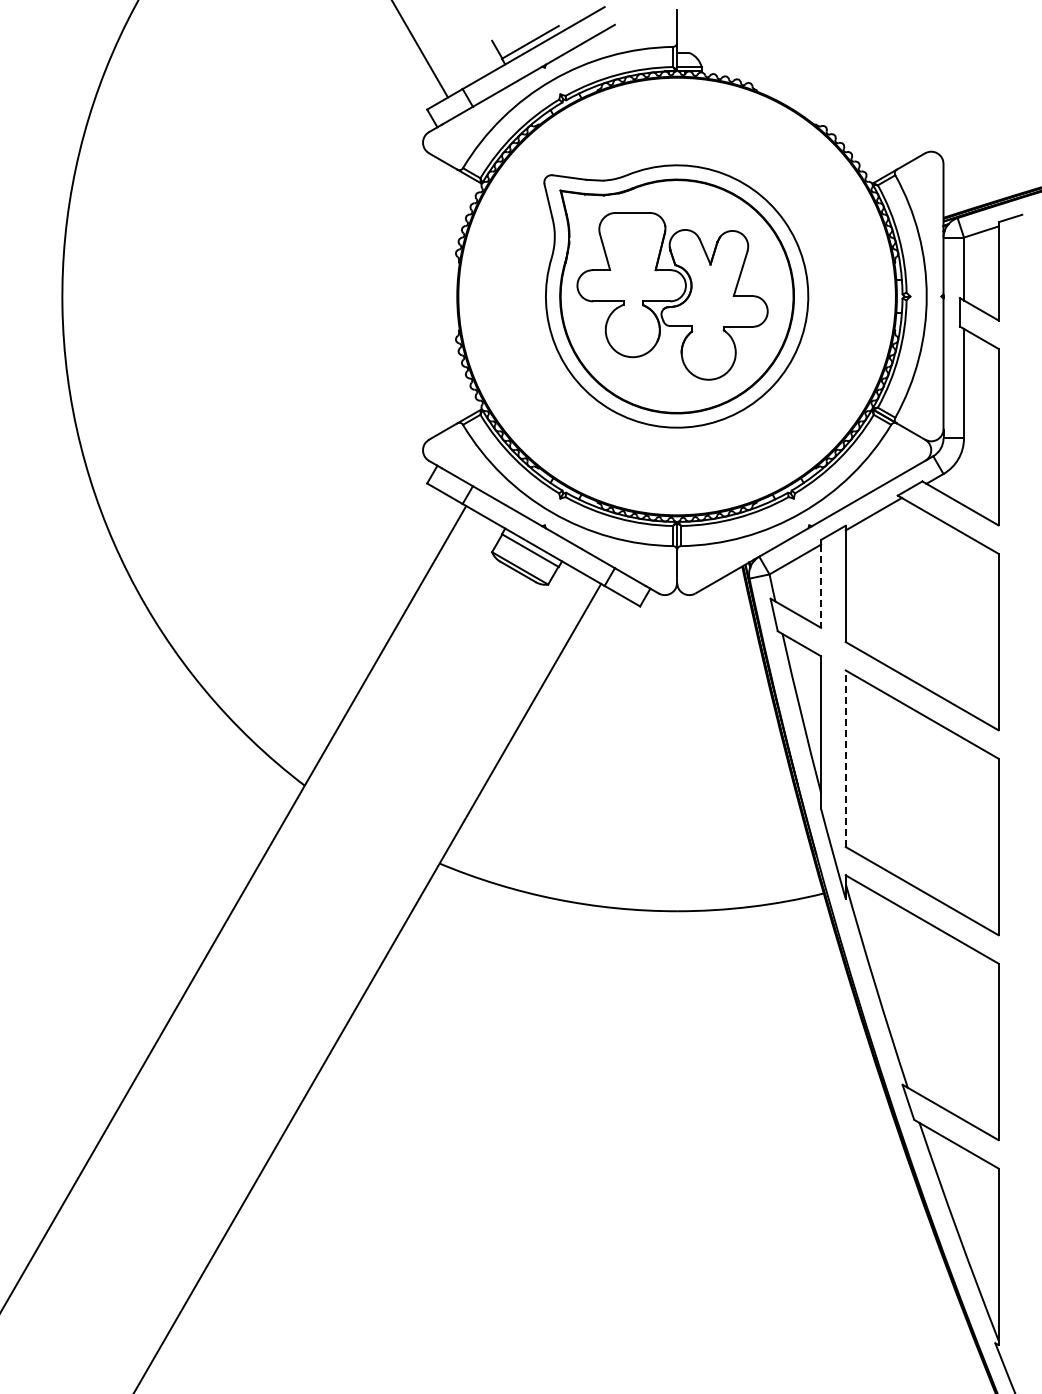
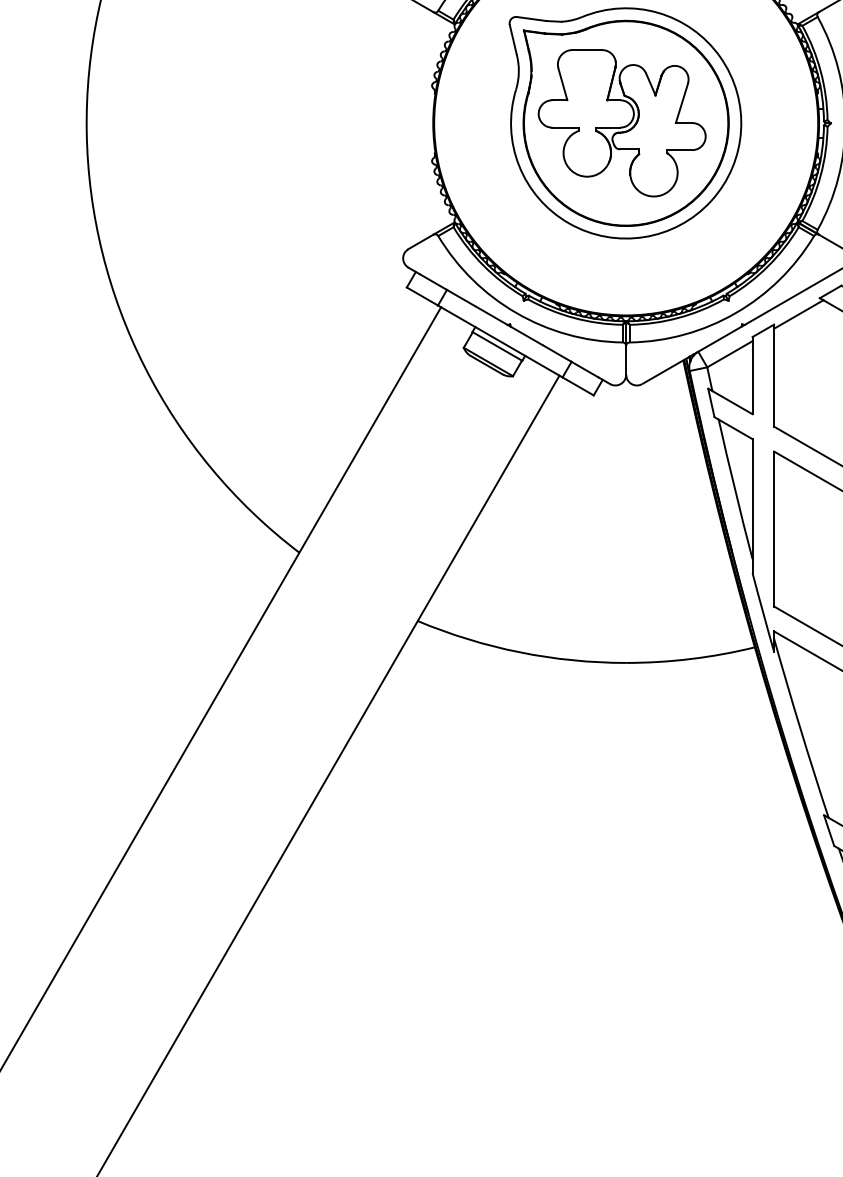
line: (821, 586) -> (752, 377), dashed -> solid
line: (845, 758) -> (773, 528), dashed -> solid

